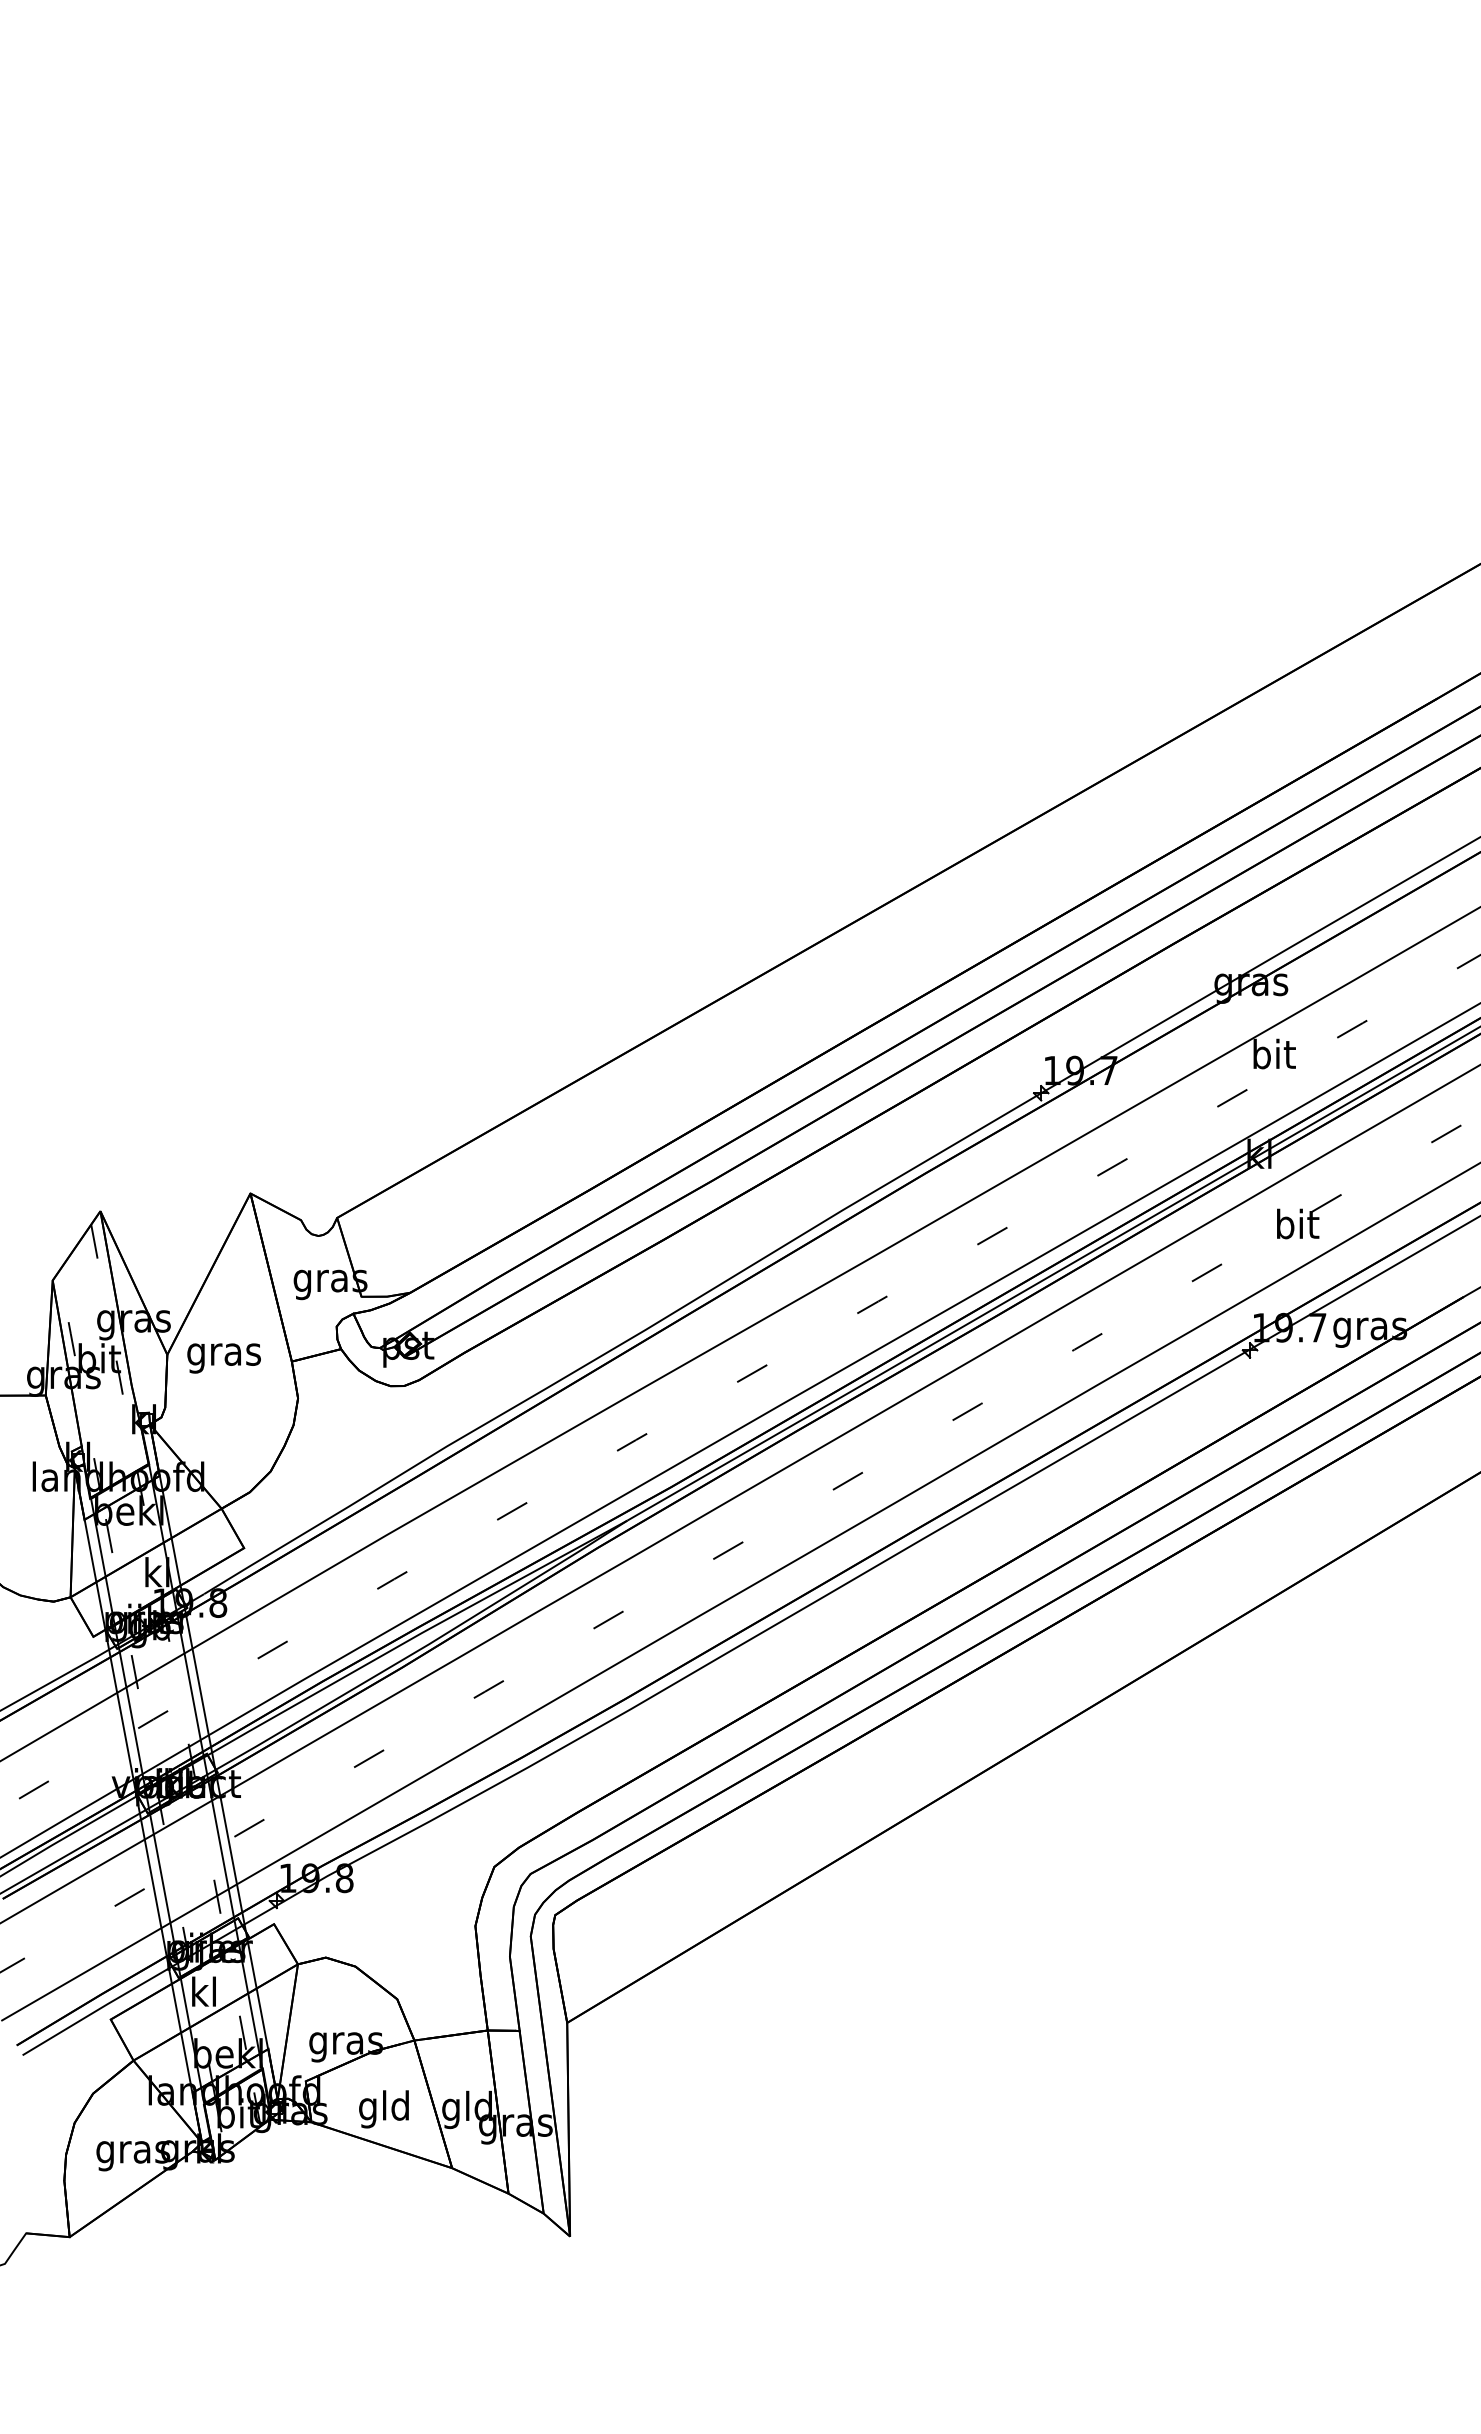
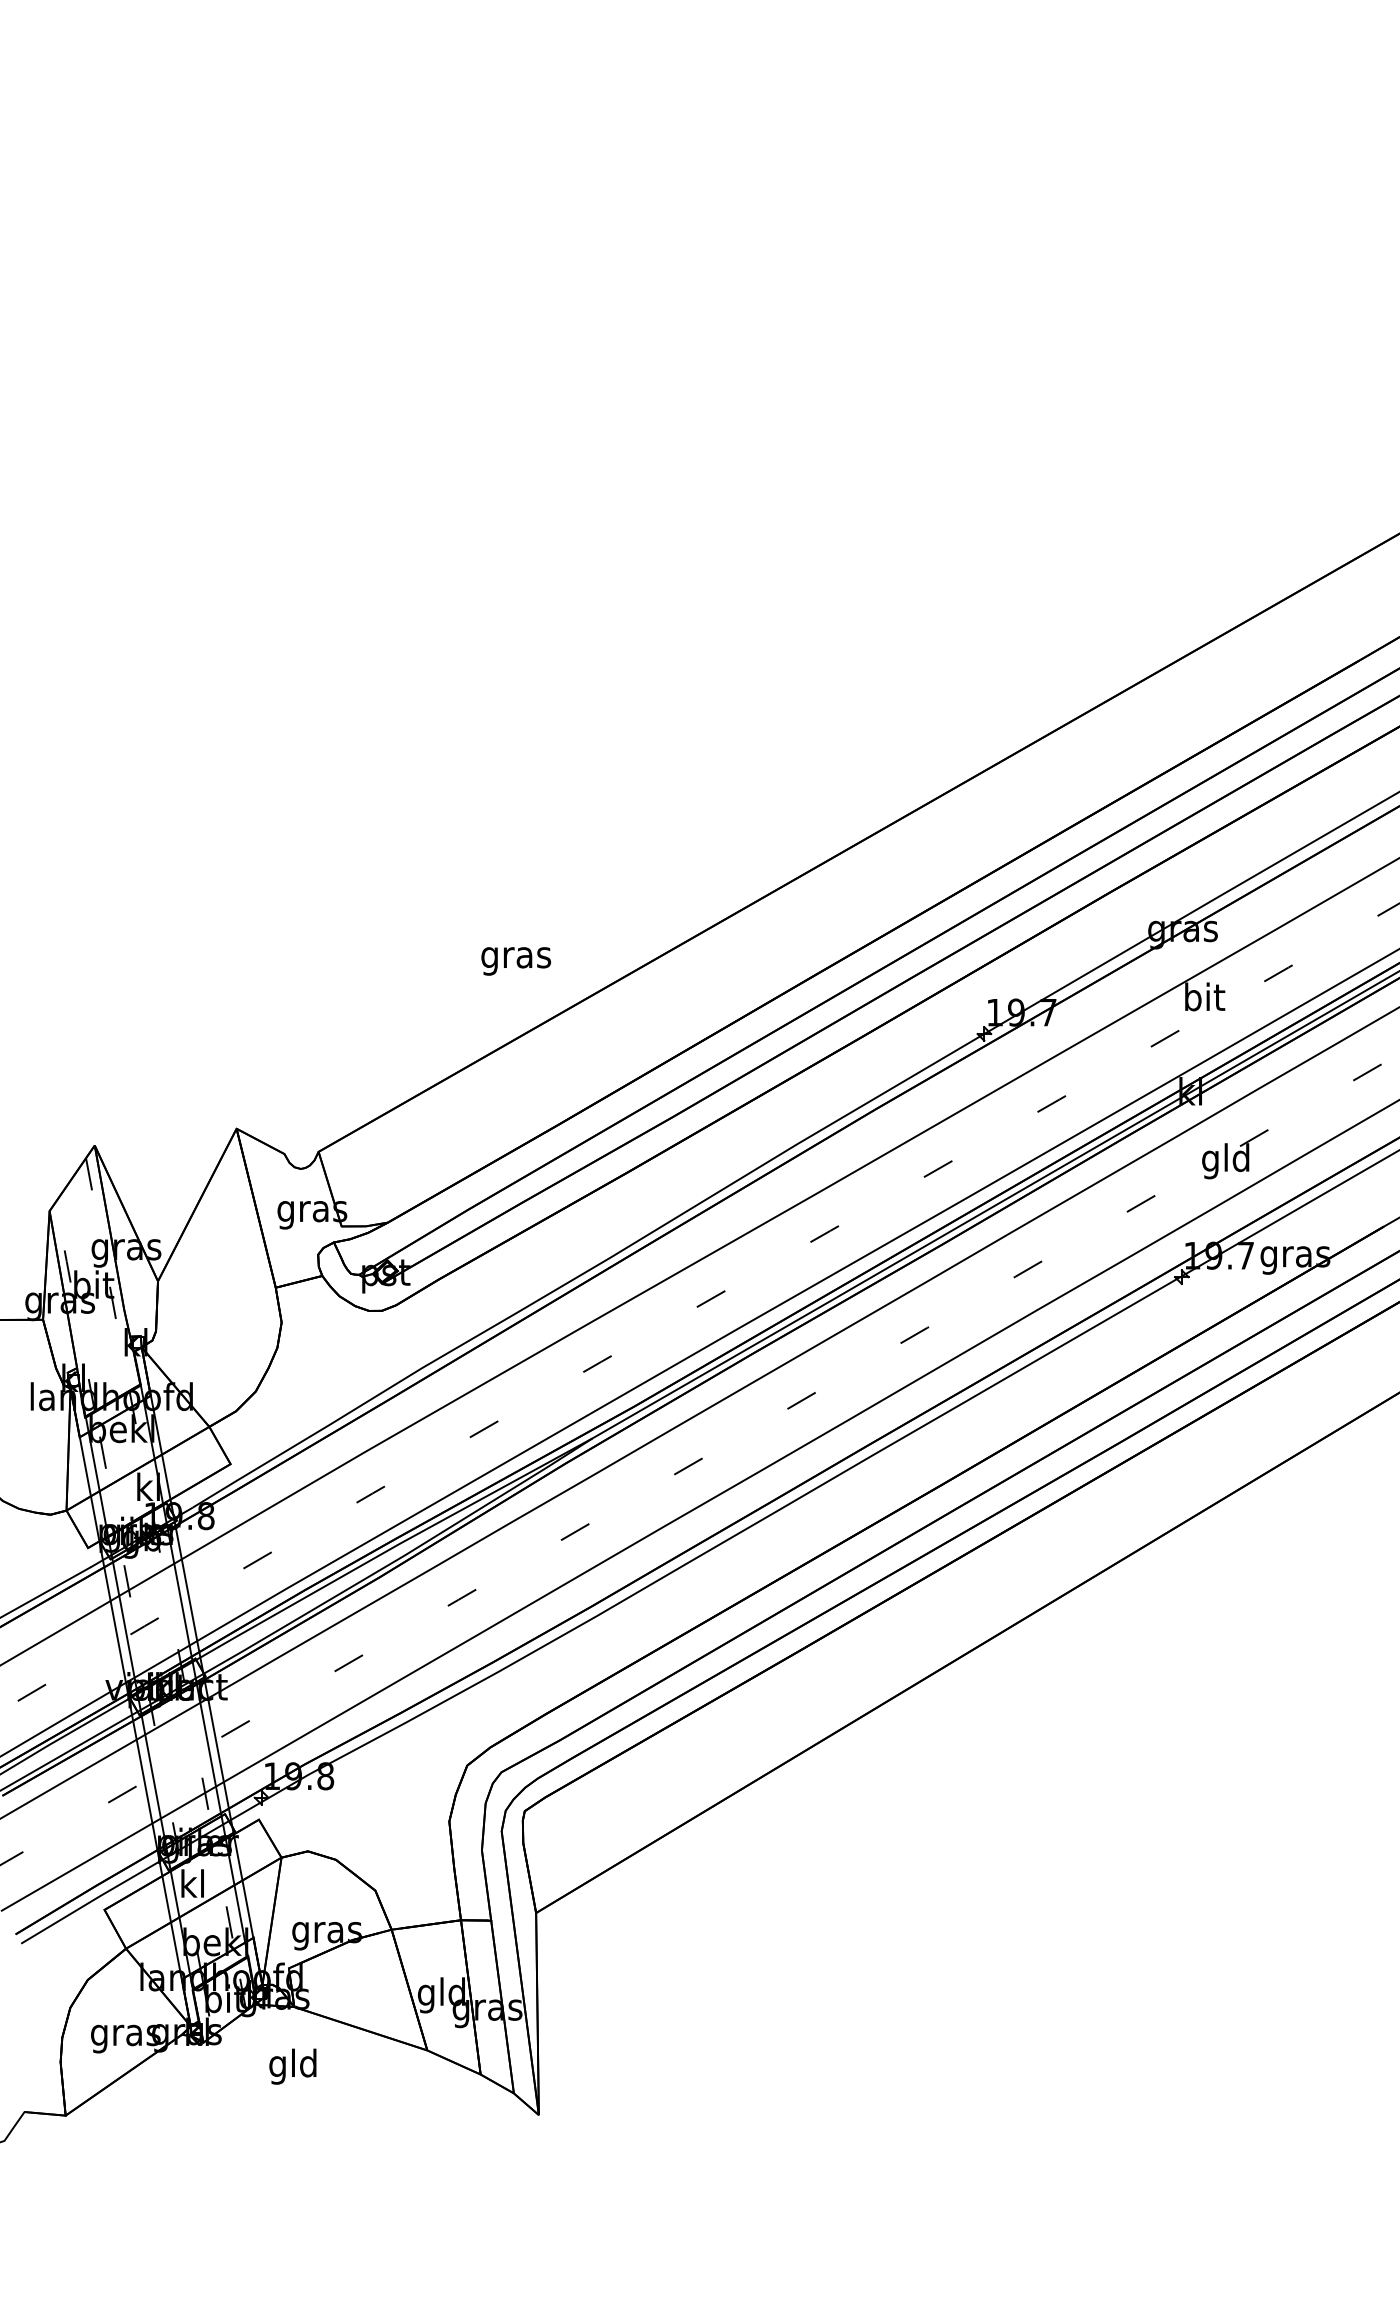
text: (1296, 1227) -> (1225, 1160), bit -> gld
text: (223, 1358) -> (515, 961), moved
text: (383, 2109) -> (292, 2066), moved

